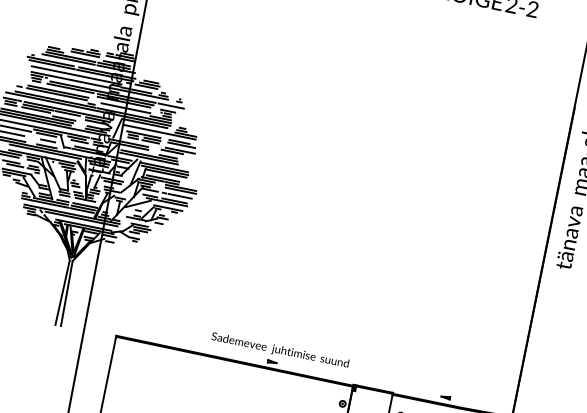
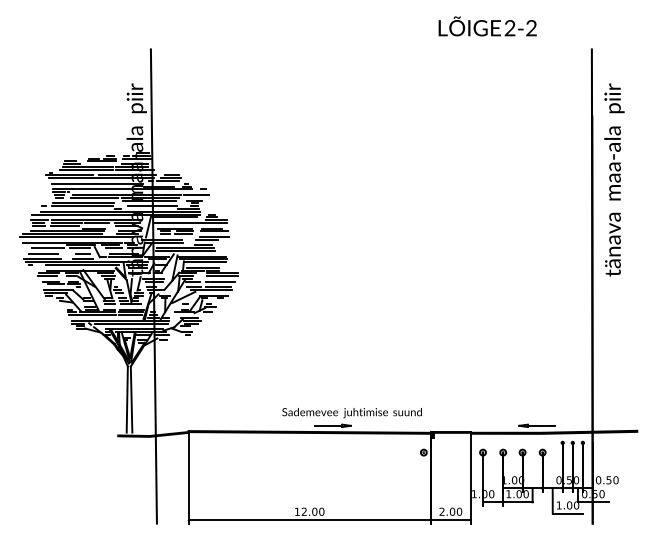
fill: (80, 331) -> (152, 434), added
line: (254, 358) -> (328, 425), added
line: (462, 400) -> (540, 425), added

